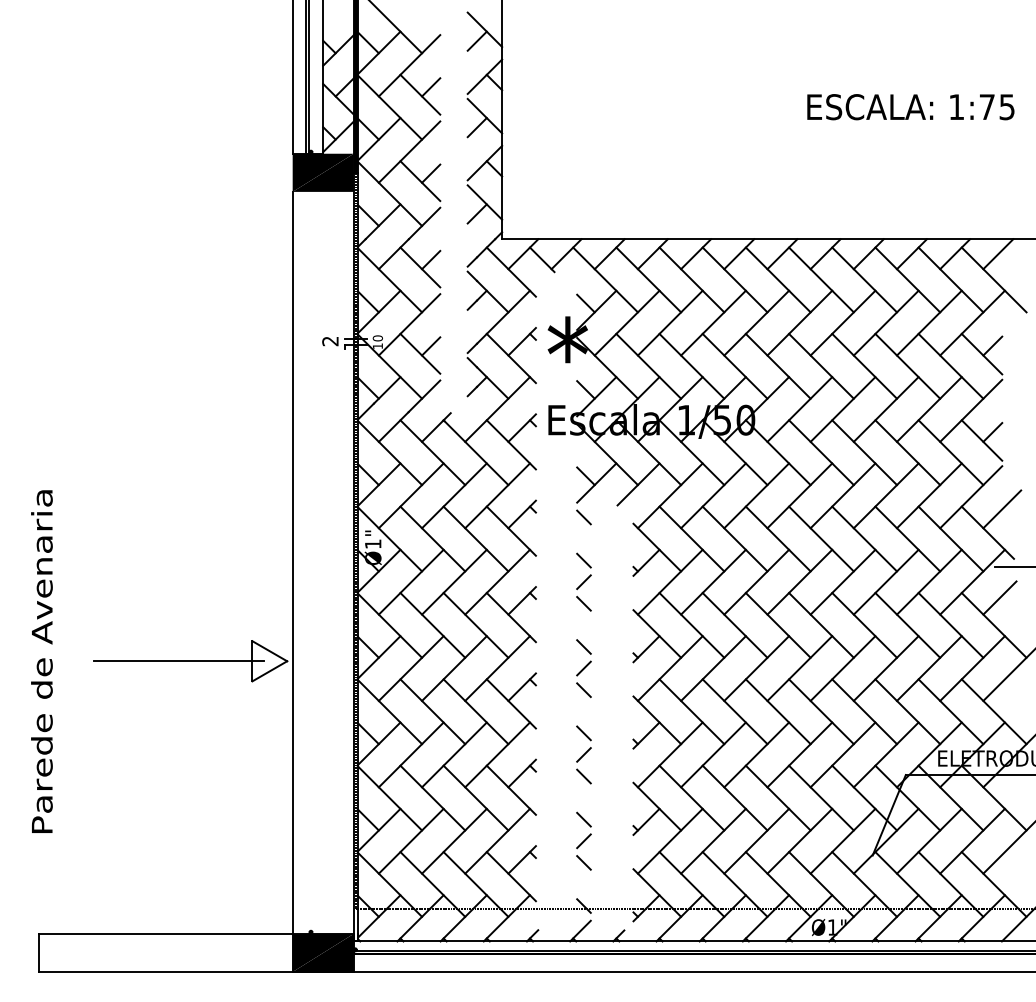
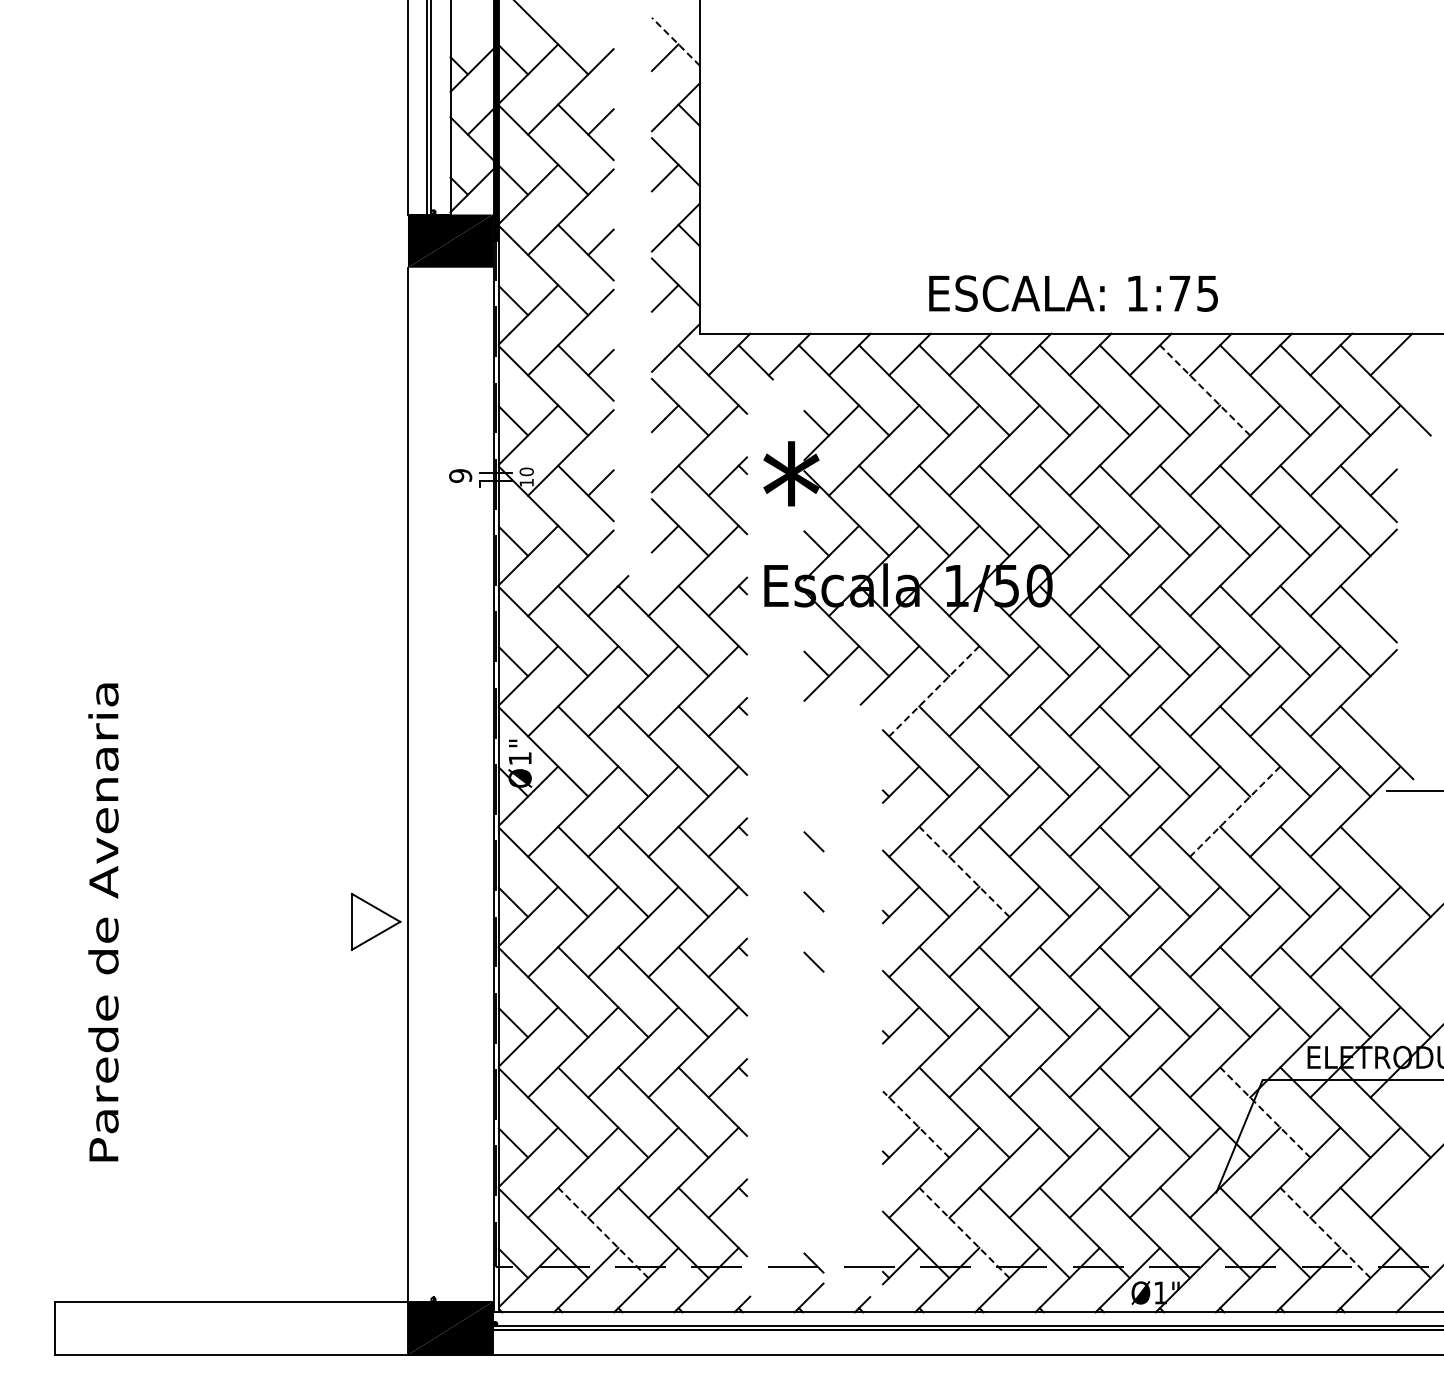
line: (484, 29) -> (675, 41), solid -> dashed
text: (910, 107) -> (1073, 293), moved
line: (864, 280) -> (1205, 390), solid -> dashed
text: (330, 340) -> (460, 475), 2 -> 9
line: (992, 432) -> (1383, 602), removed
line: (670, 495) -> (934, 691), solid -> dashed
line: (1001, 508) -> (1396, 709), removed
line: (583, 516) -> (813, 720), removed
line: (583, 560) -> (813, 781), removed
line: (583, 582) -> (813, 811), removed
line: (886, 582) -> (1235, 811), solid -> dashed
line: (999, 597) -> (1393, 833), removed
line: (691, 625) -> (964, 871), solid -> dashed
text: (41, 661) -> (103, 922), moved
line: (178, 661) -> (249, 921), removed
line: (583, 668) -> (813, 931), removed
line: (583, 732) -> (813, 1021), removed
line: (583, 754) -> (813, 1051), removed
line: (583, 776) -> (813, 1082), removed
line: (907, 798) -> (1265, 1112), solid -> dashed
line: (657, 806) -> (916, 1124), solid -> dashed
line: (583, 819) -> (813, 1142), removed
line: (583, 841) -> (813, 1172), removed
line: (583, 862) -> (813, 1202), removed
line: (432, 884) -> (603, 1232), solid -> dashed
line: (691, 884) -> (964, 1232), solid -> dashed
line: (951, 884) -> (1325, 1232), solid -> dashed

